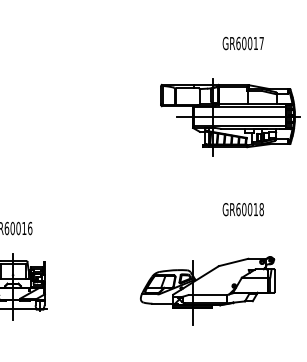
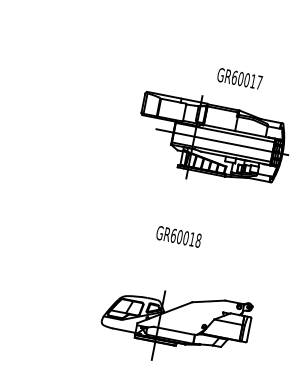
text: (242, 43) -> (238, 78), moved
text: (242, 209) -> (177, 236), moved
part: (207, 290) -> (174, 325), moved

